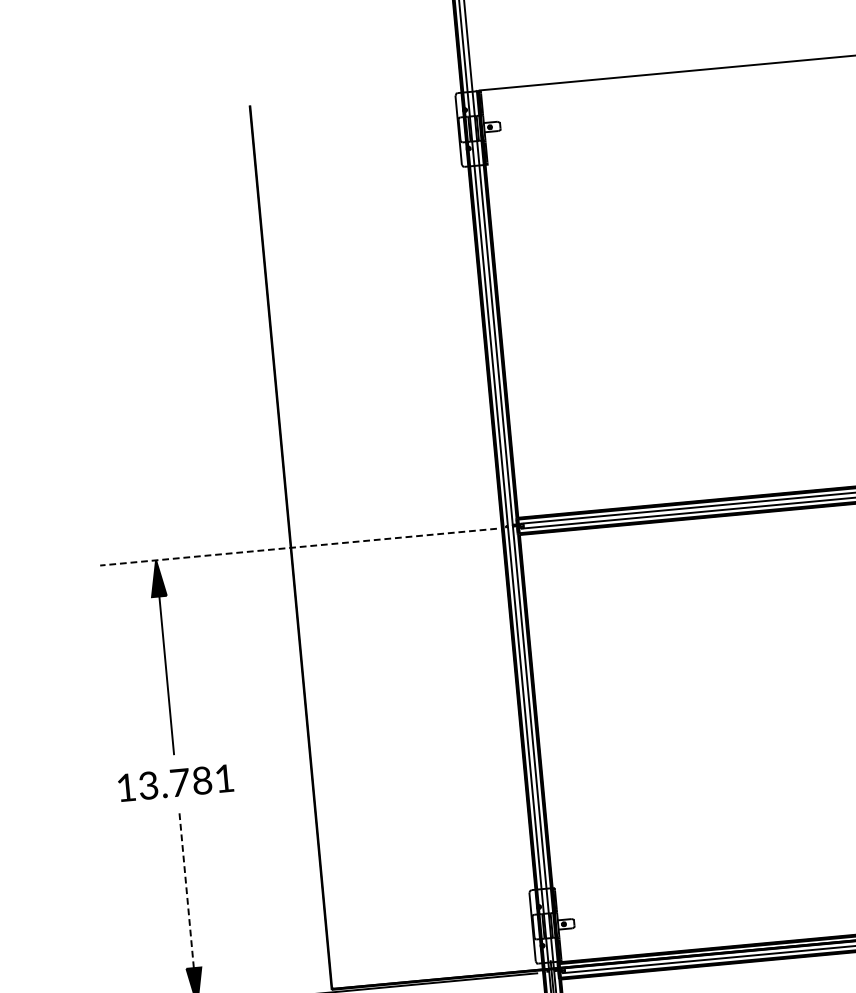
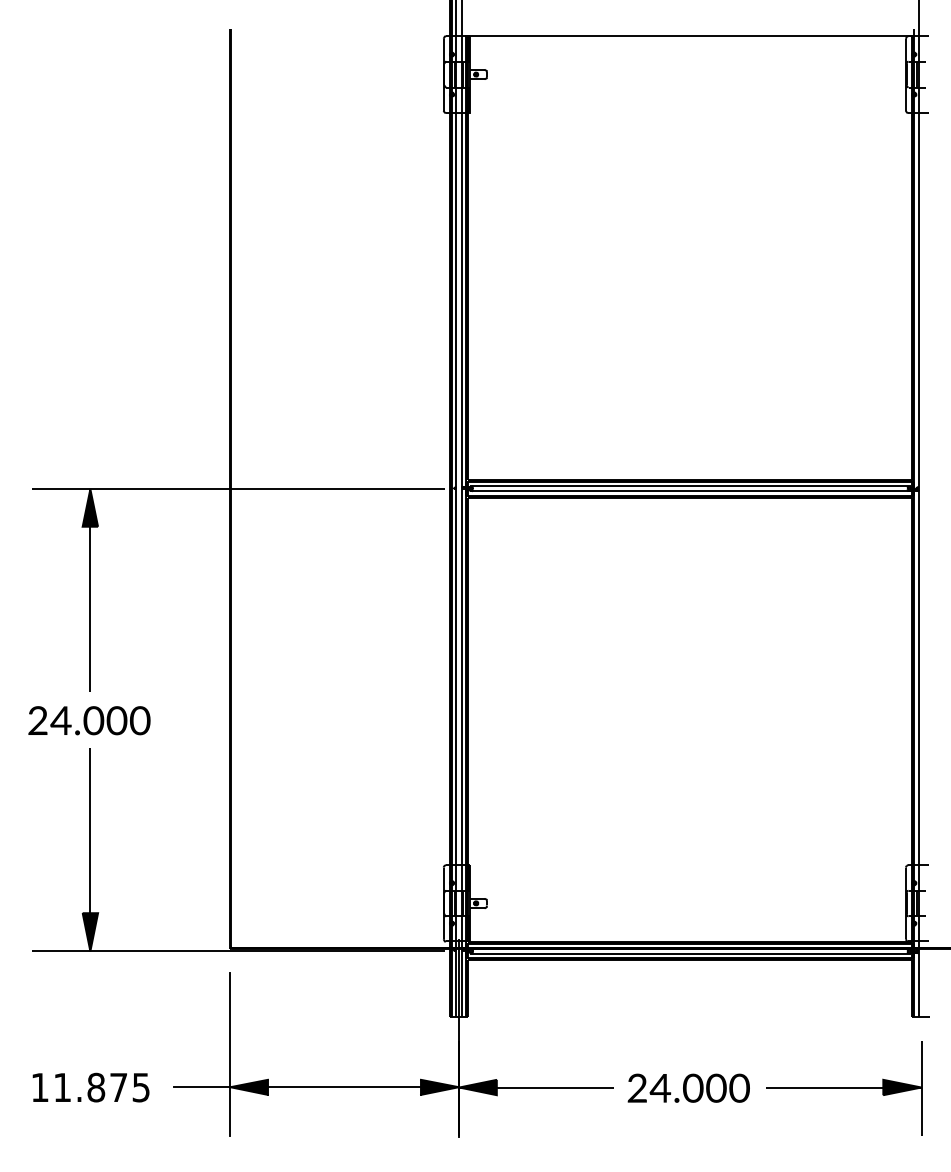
line: (298, 547) -> (238, 489), dashed -> solid
text: (175, 782) -> (89, 720), 13.781 -> 24.000
line: (186, 888) -> (90, 830), dashed -> solid

